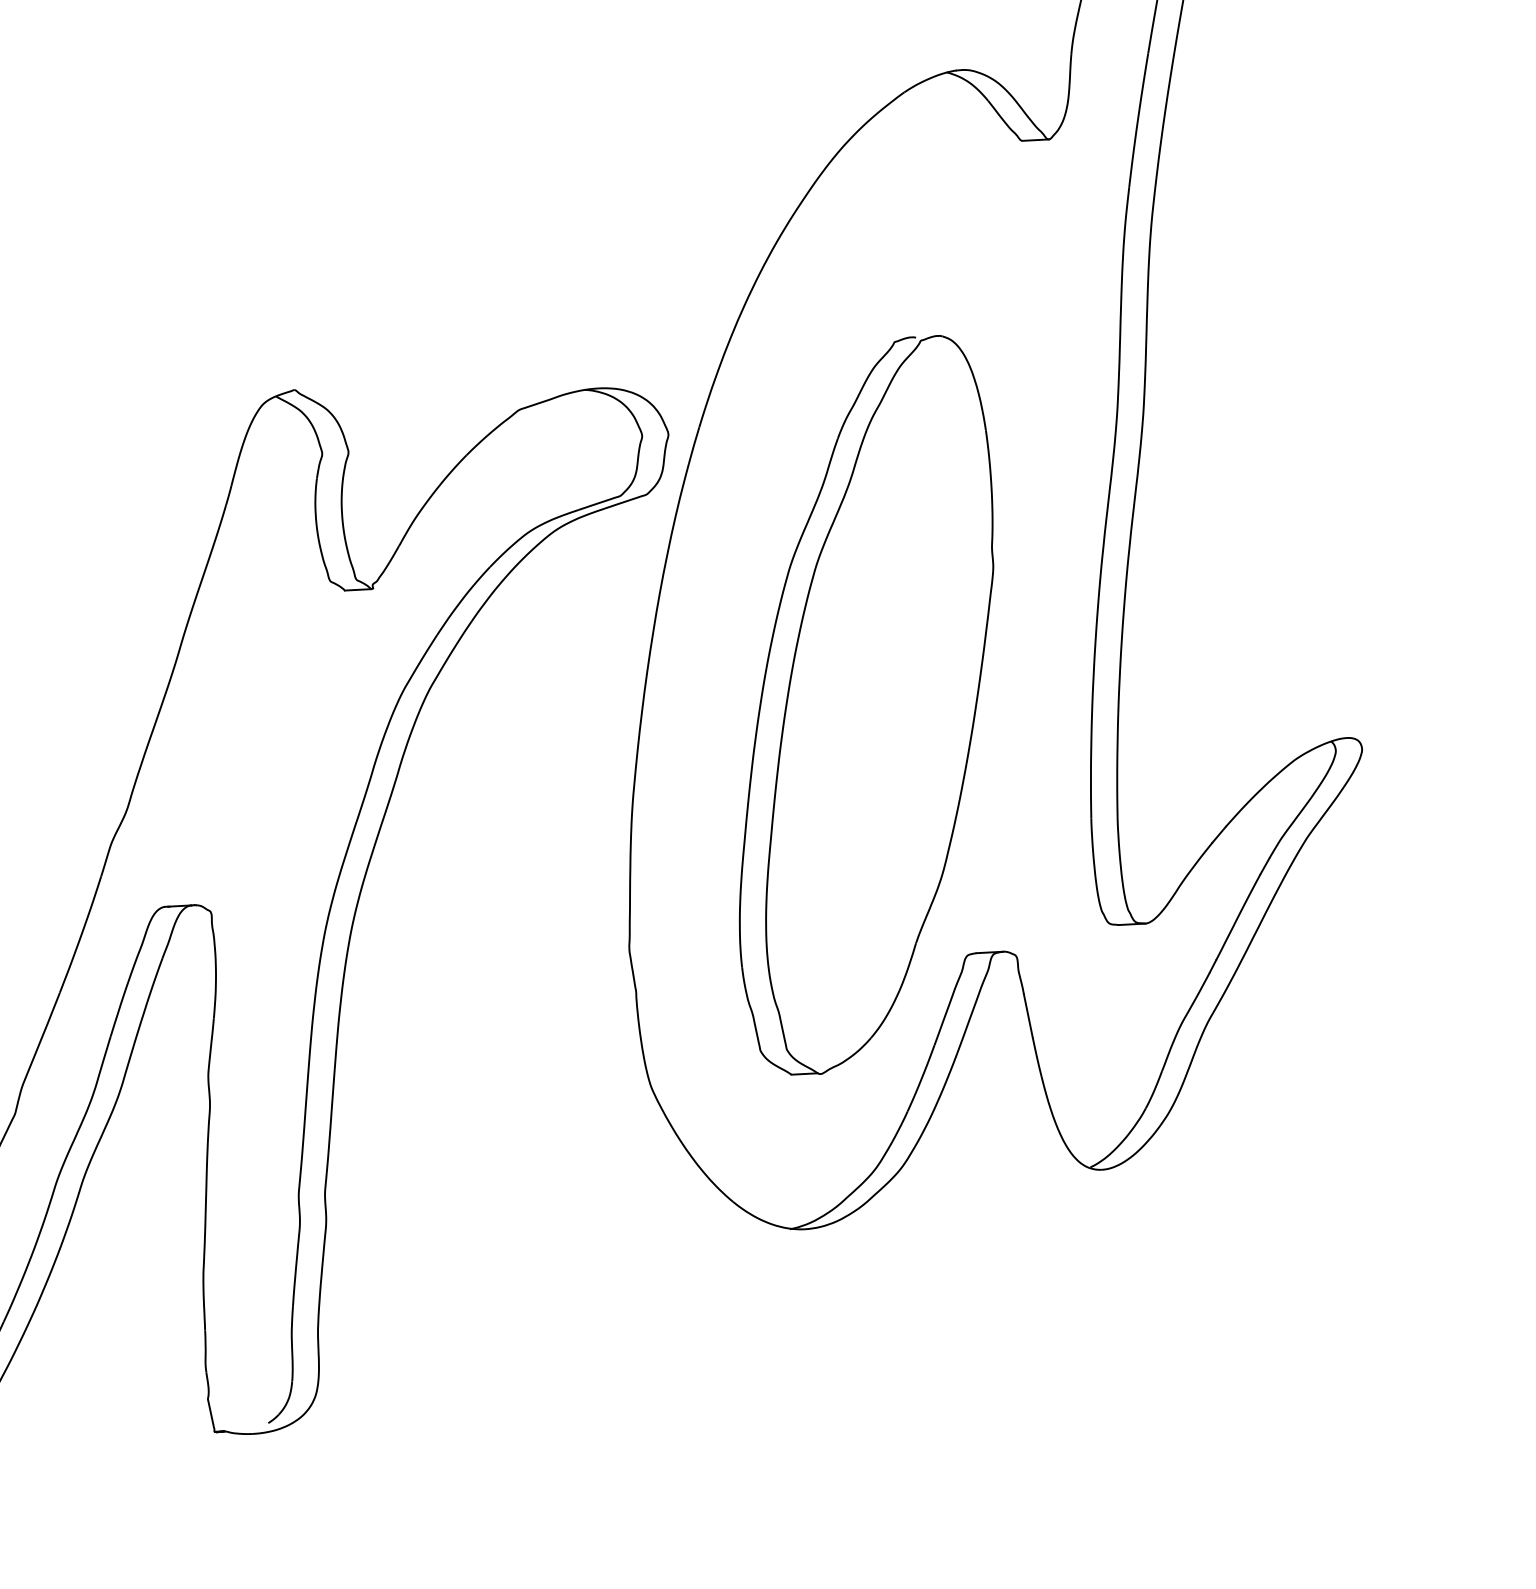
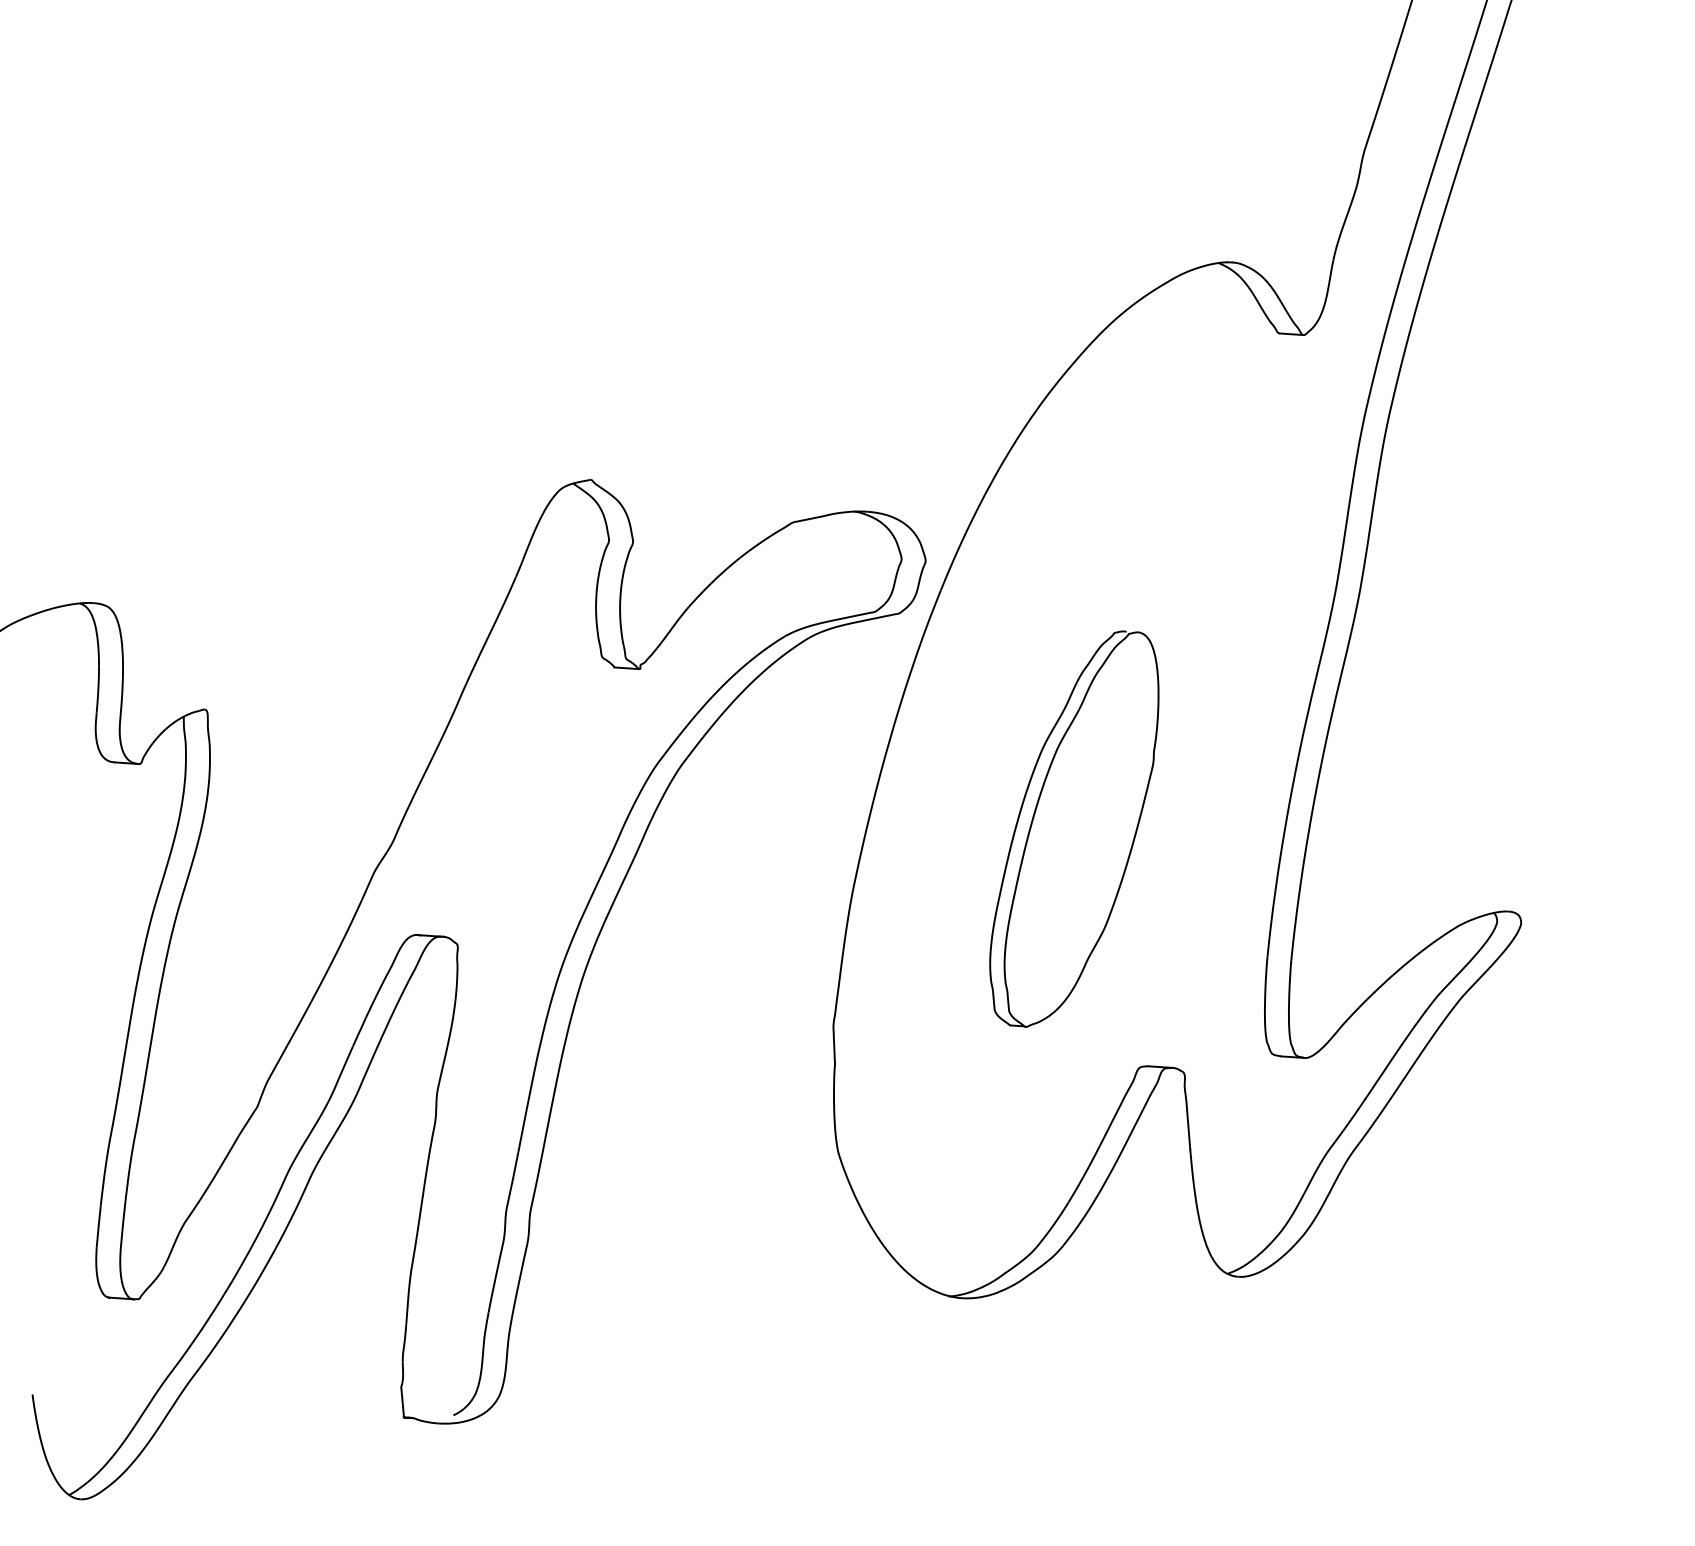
part: (865, 704) -> (1074, 828), size x0.6

